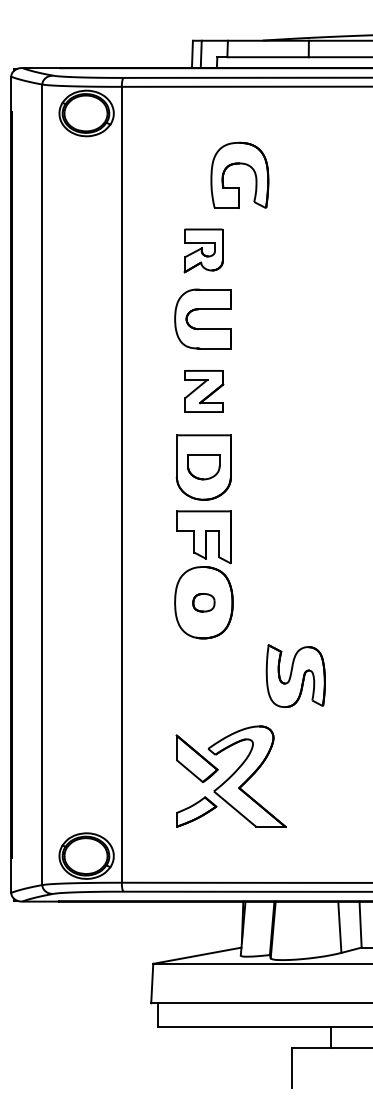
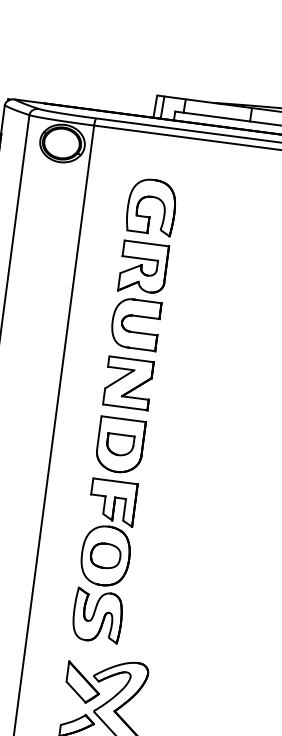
part: (239, 164) -> (152, 197), moved
part: (203, 250) -> (143, 268), size x1.43
part: (204, 391) -> (128, 383), size x1.43
part: (203, 602) -> (105, 555), size x1.67
part: (295, 675) -> (97, 615), moved

